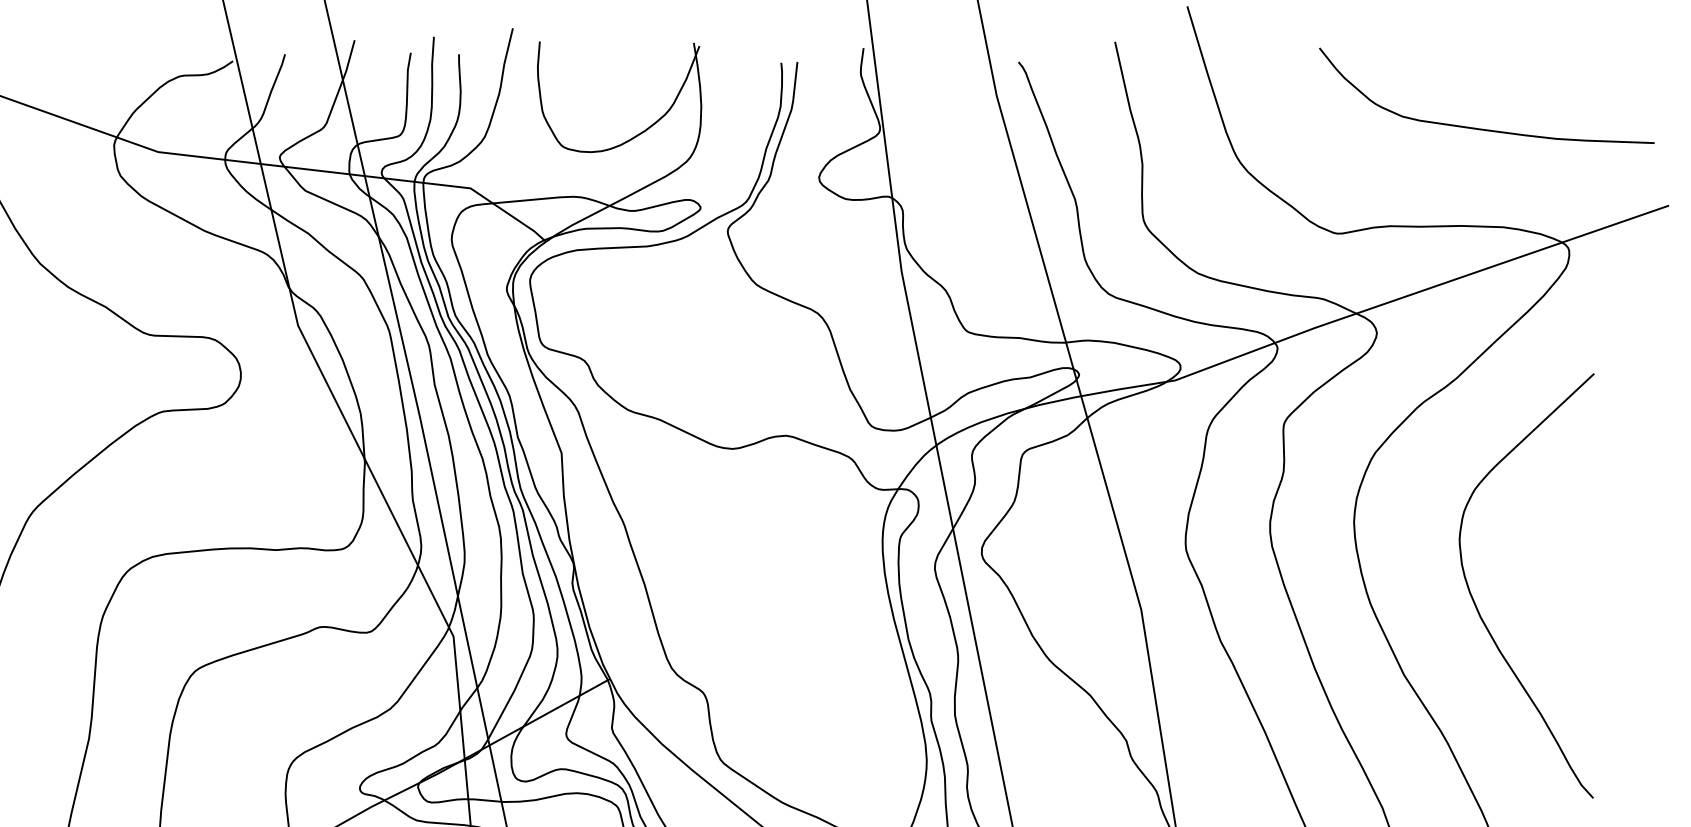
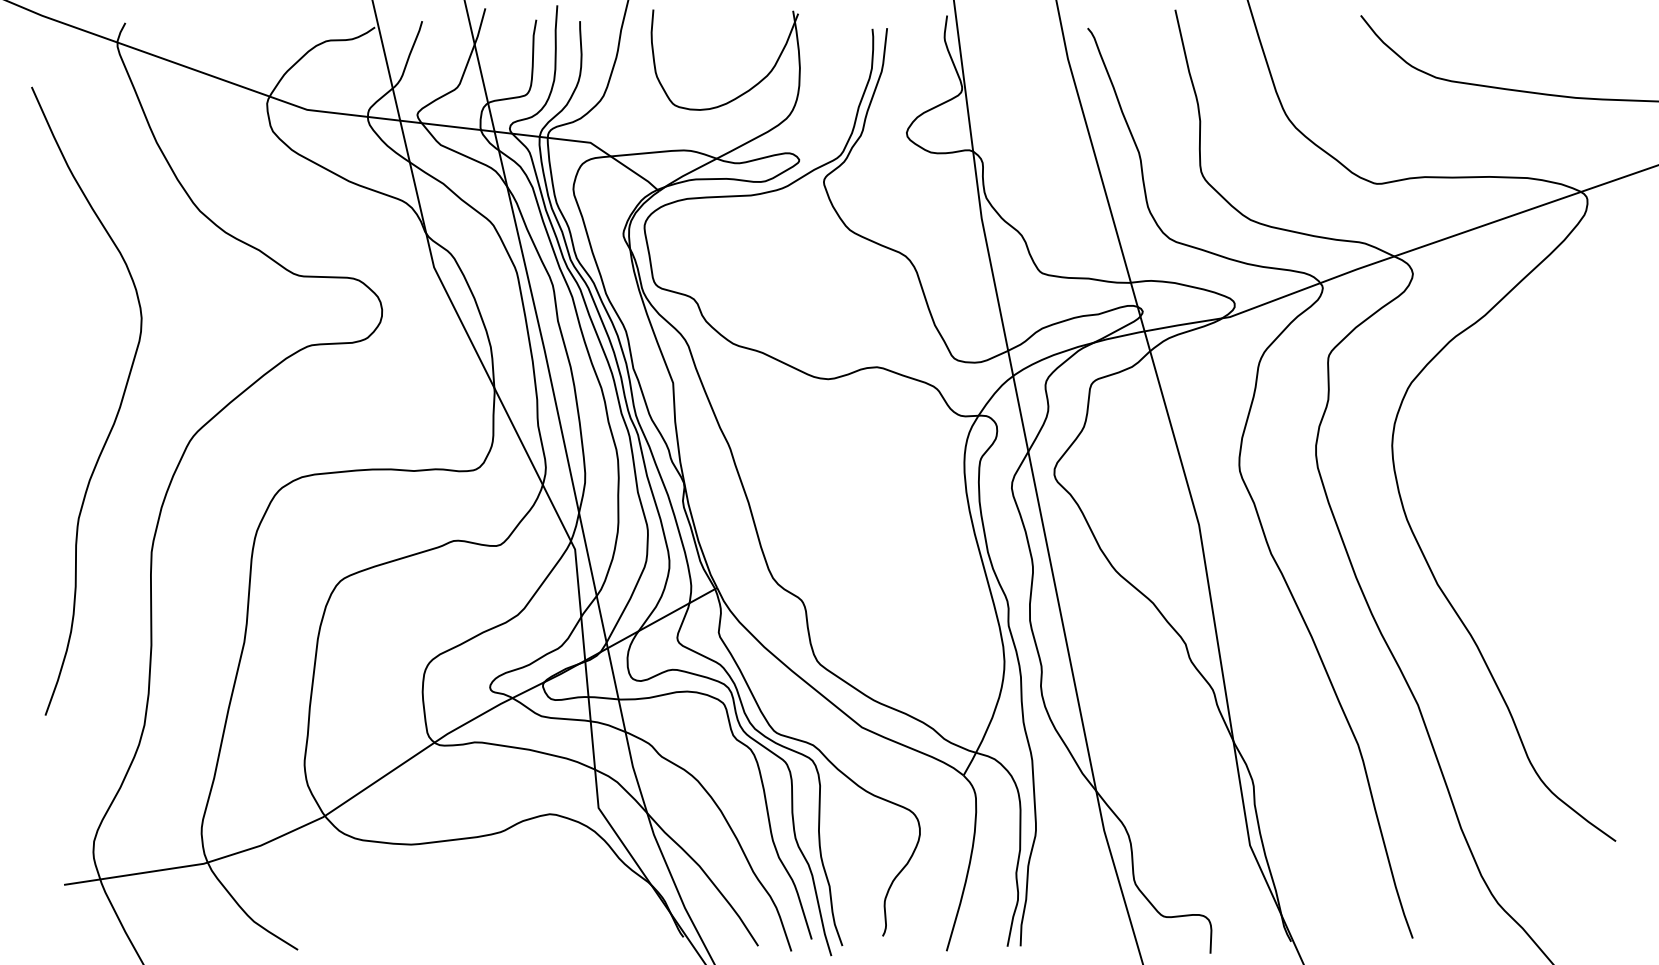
curve: (1476, 604) -> (1503, 520), removed

